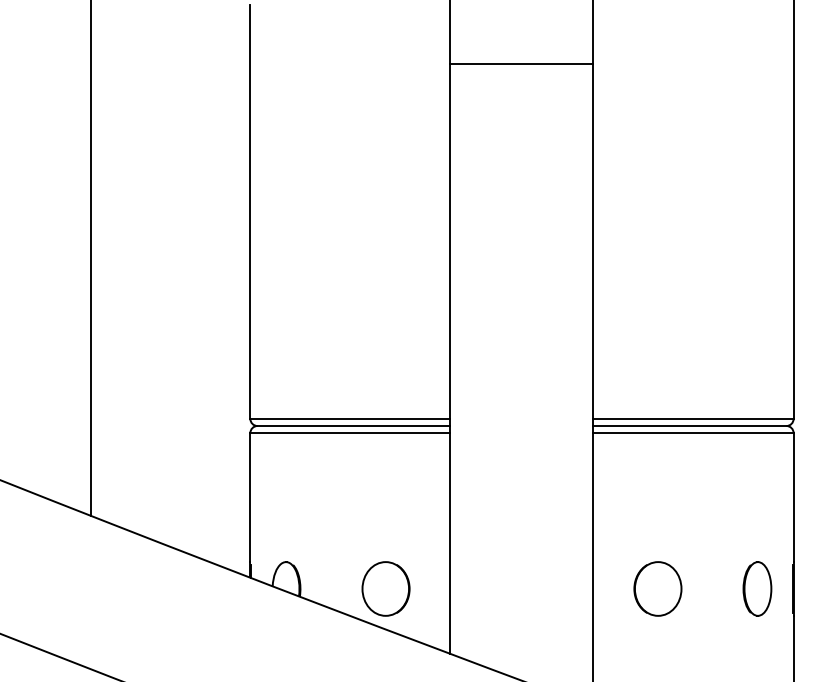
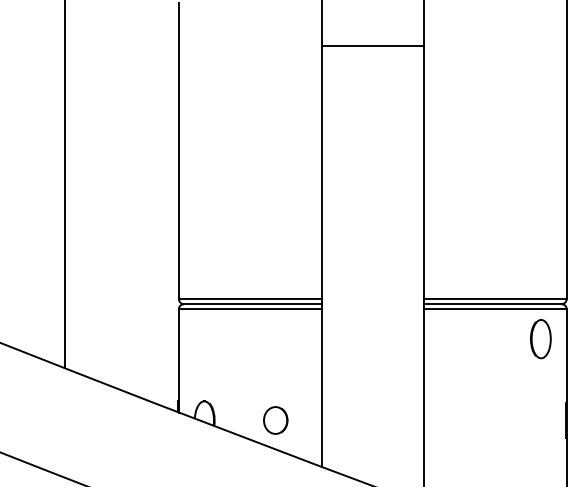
part: (385, 588) -> (275, 420), size x0.7
part: (657, 588) -> (469, 420), removed
part: (757, 588) -> (540, 338), moved

